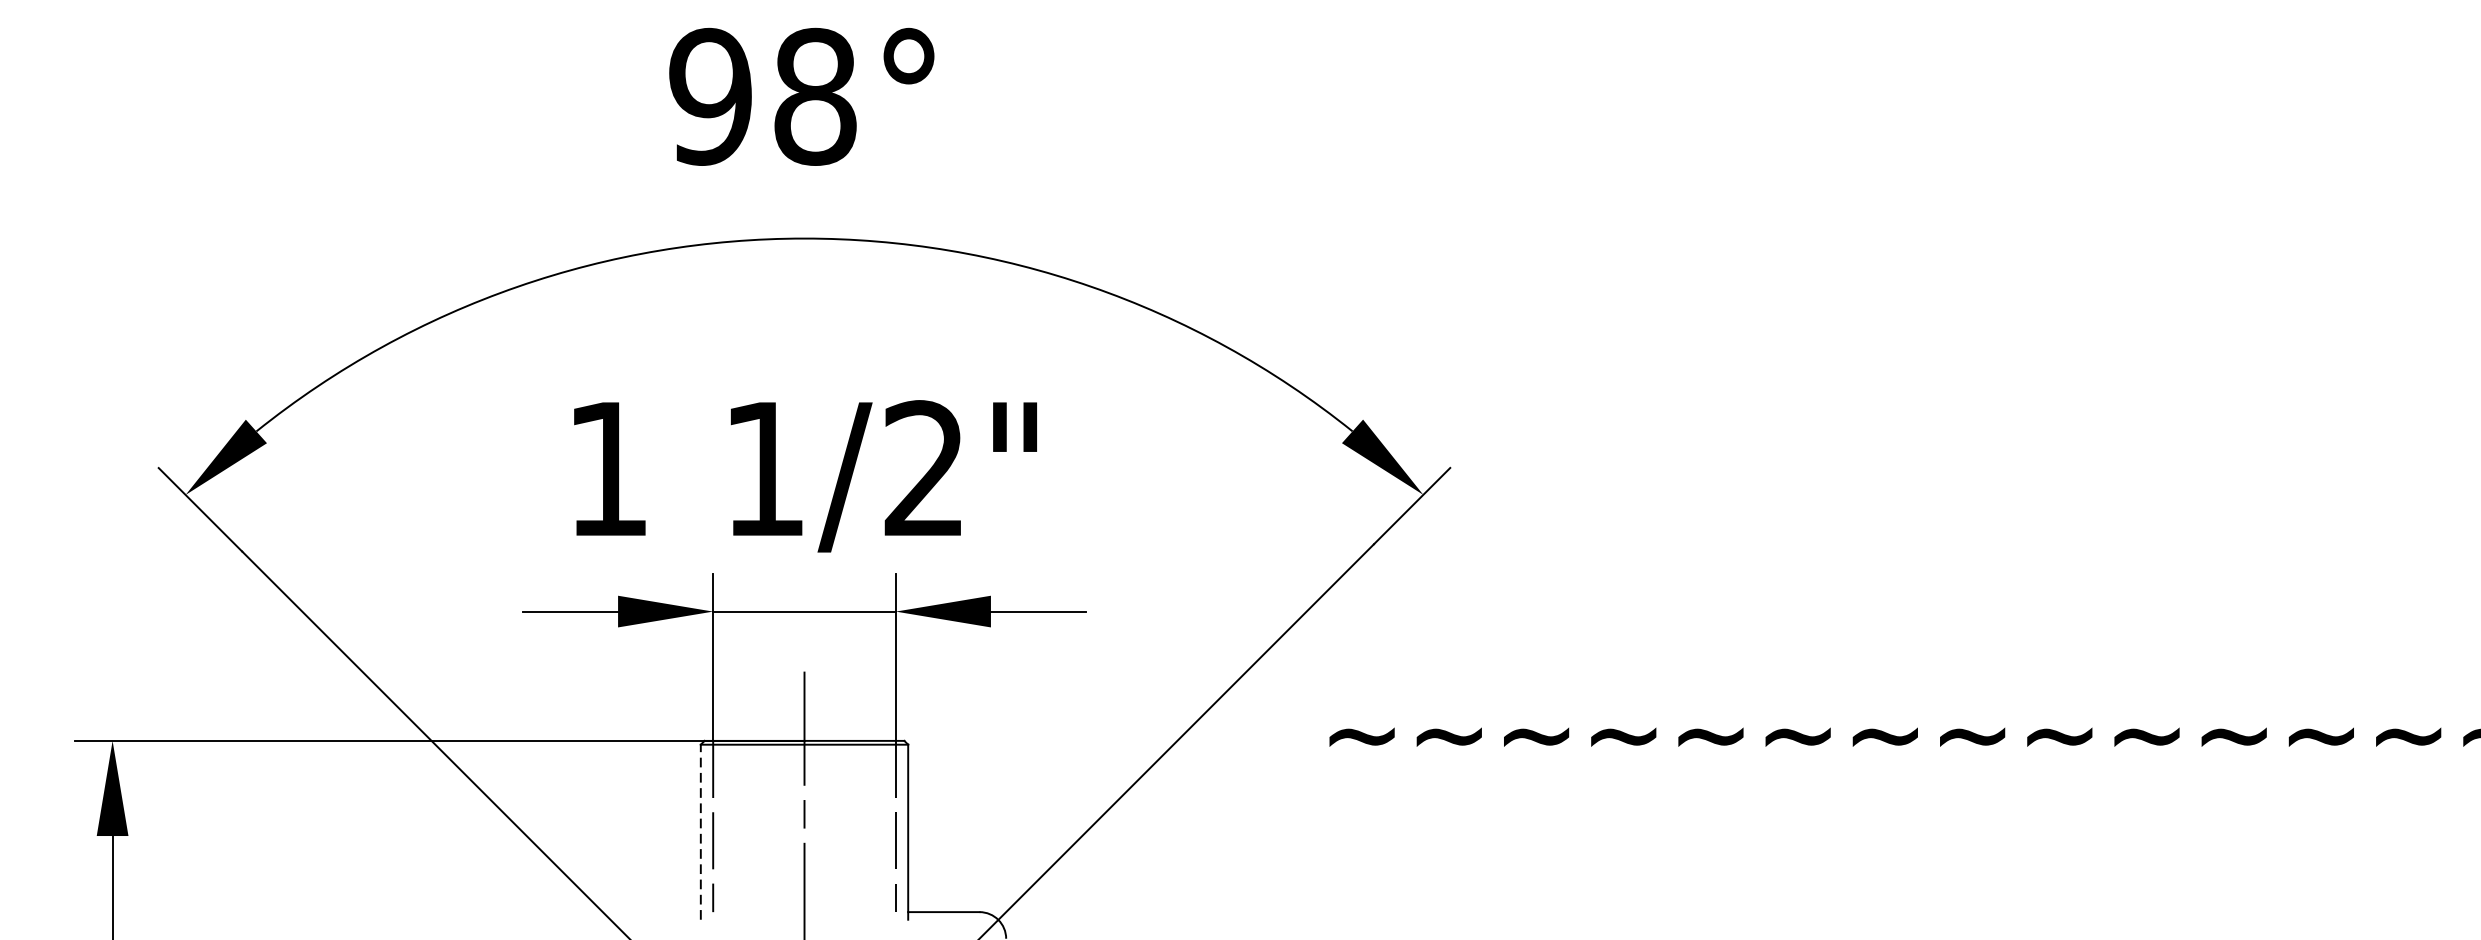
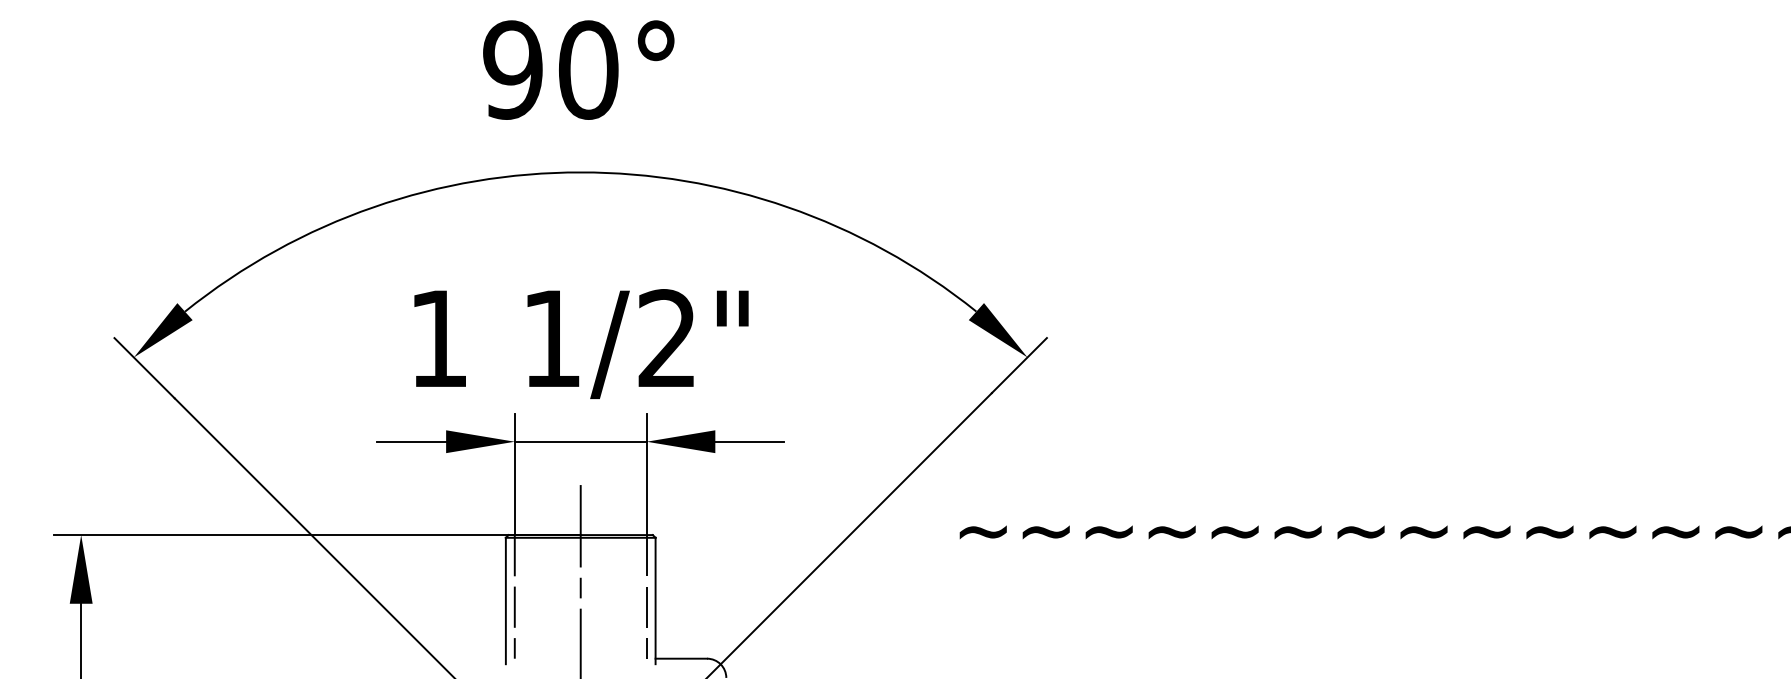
text: (815, 96) -> (588, 69), 98° -> 90°
line: (700, 831) -> (505, 600), dashed -> solid

